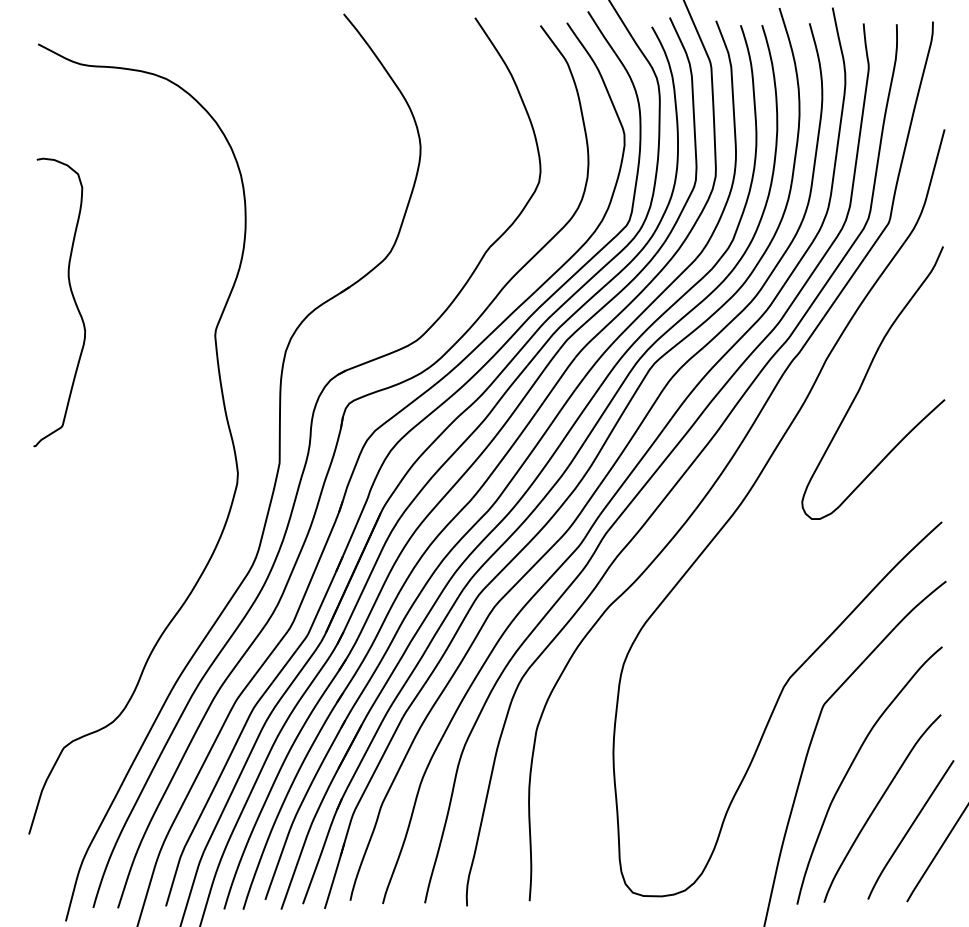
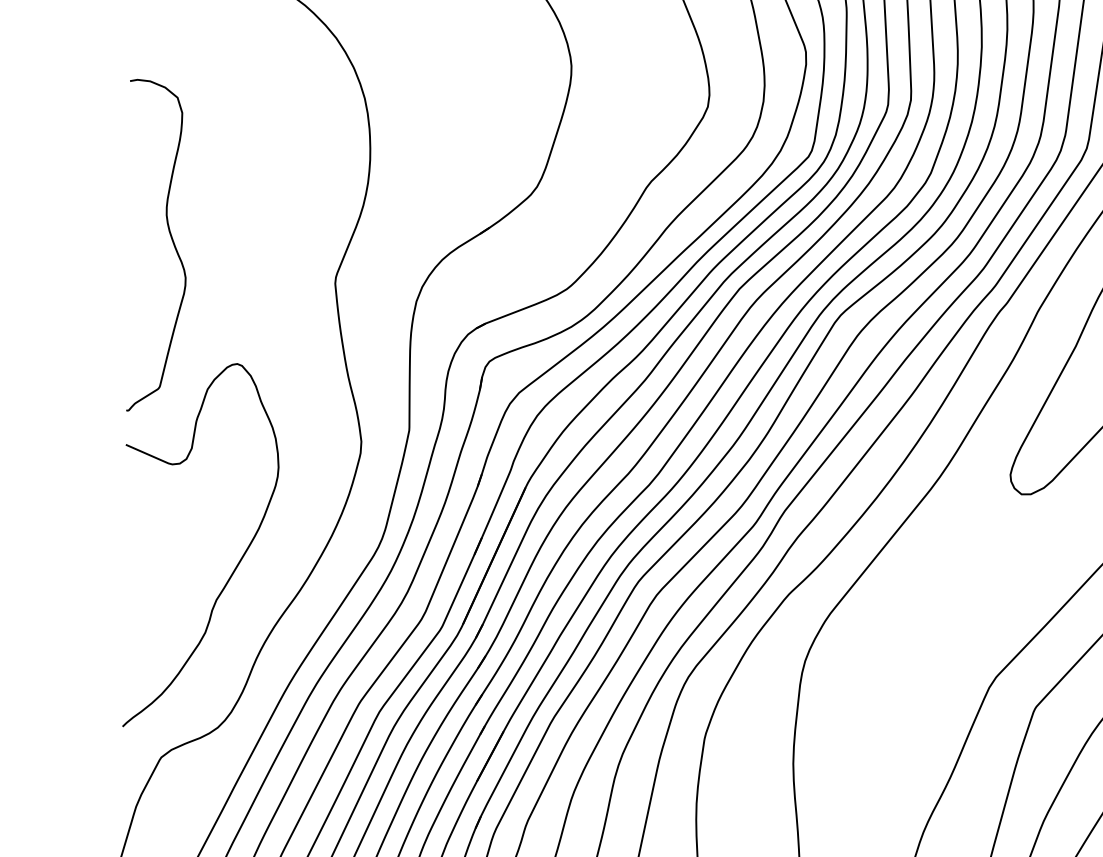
curve: (128, 581) -> (235, 566), added

